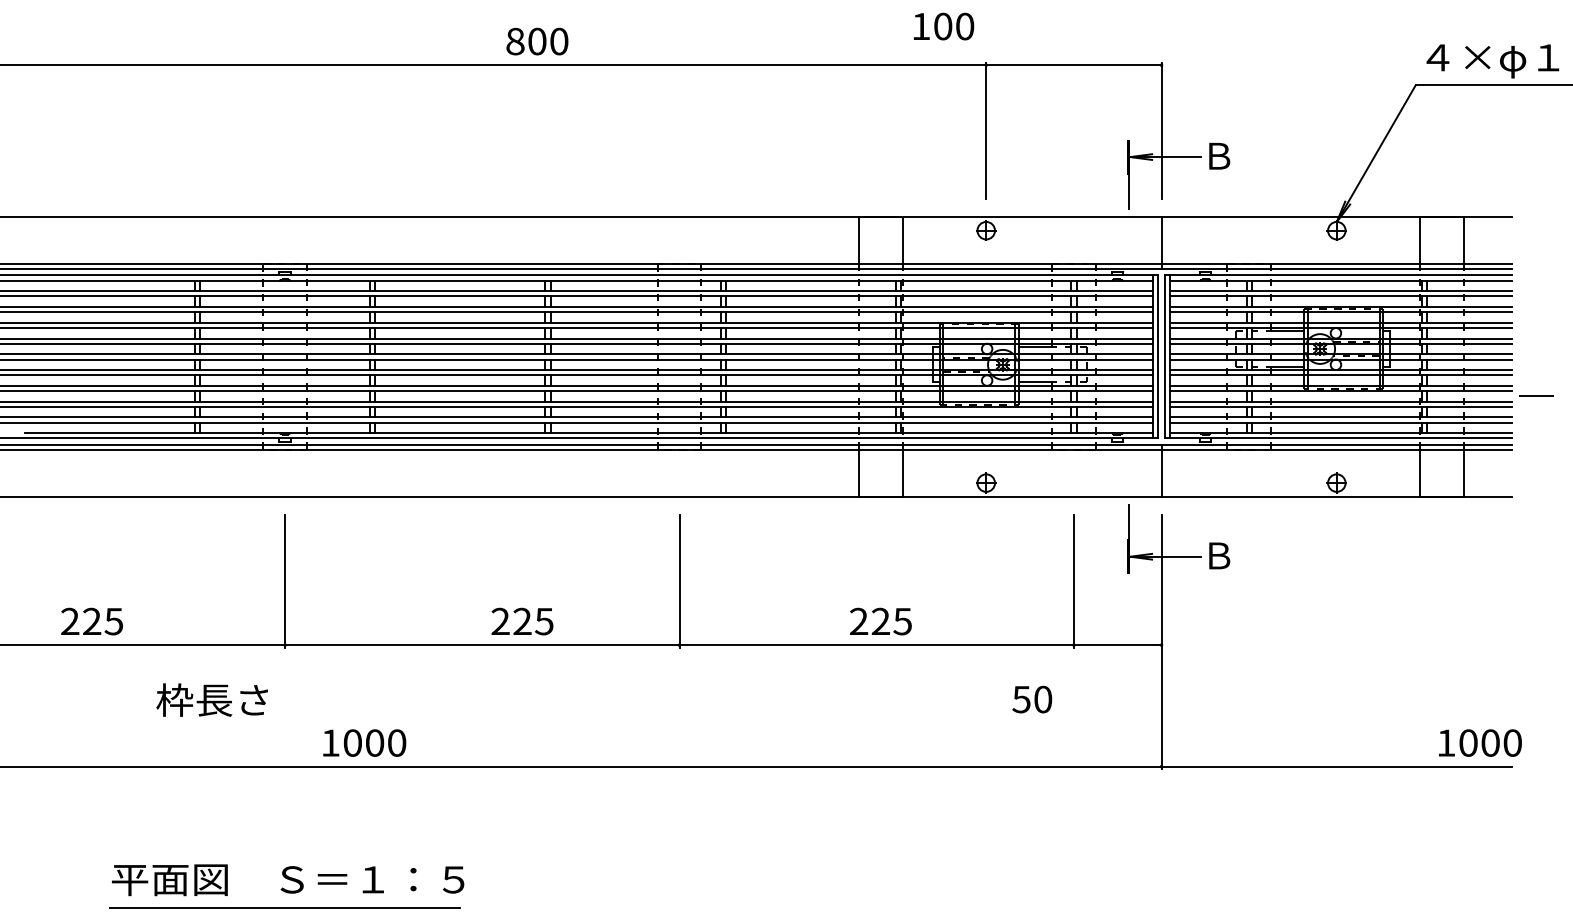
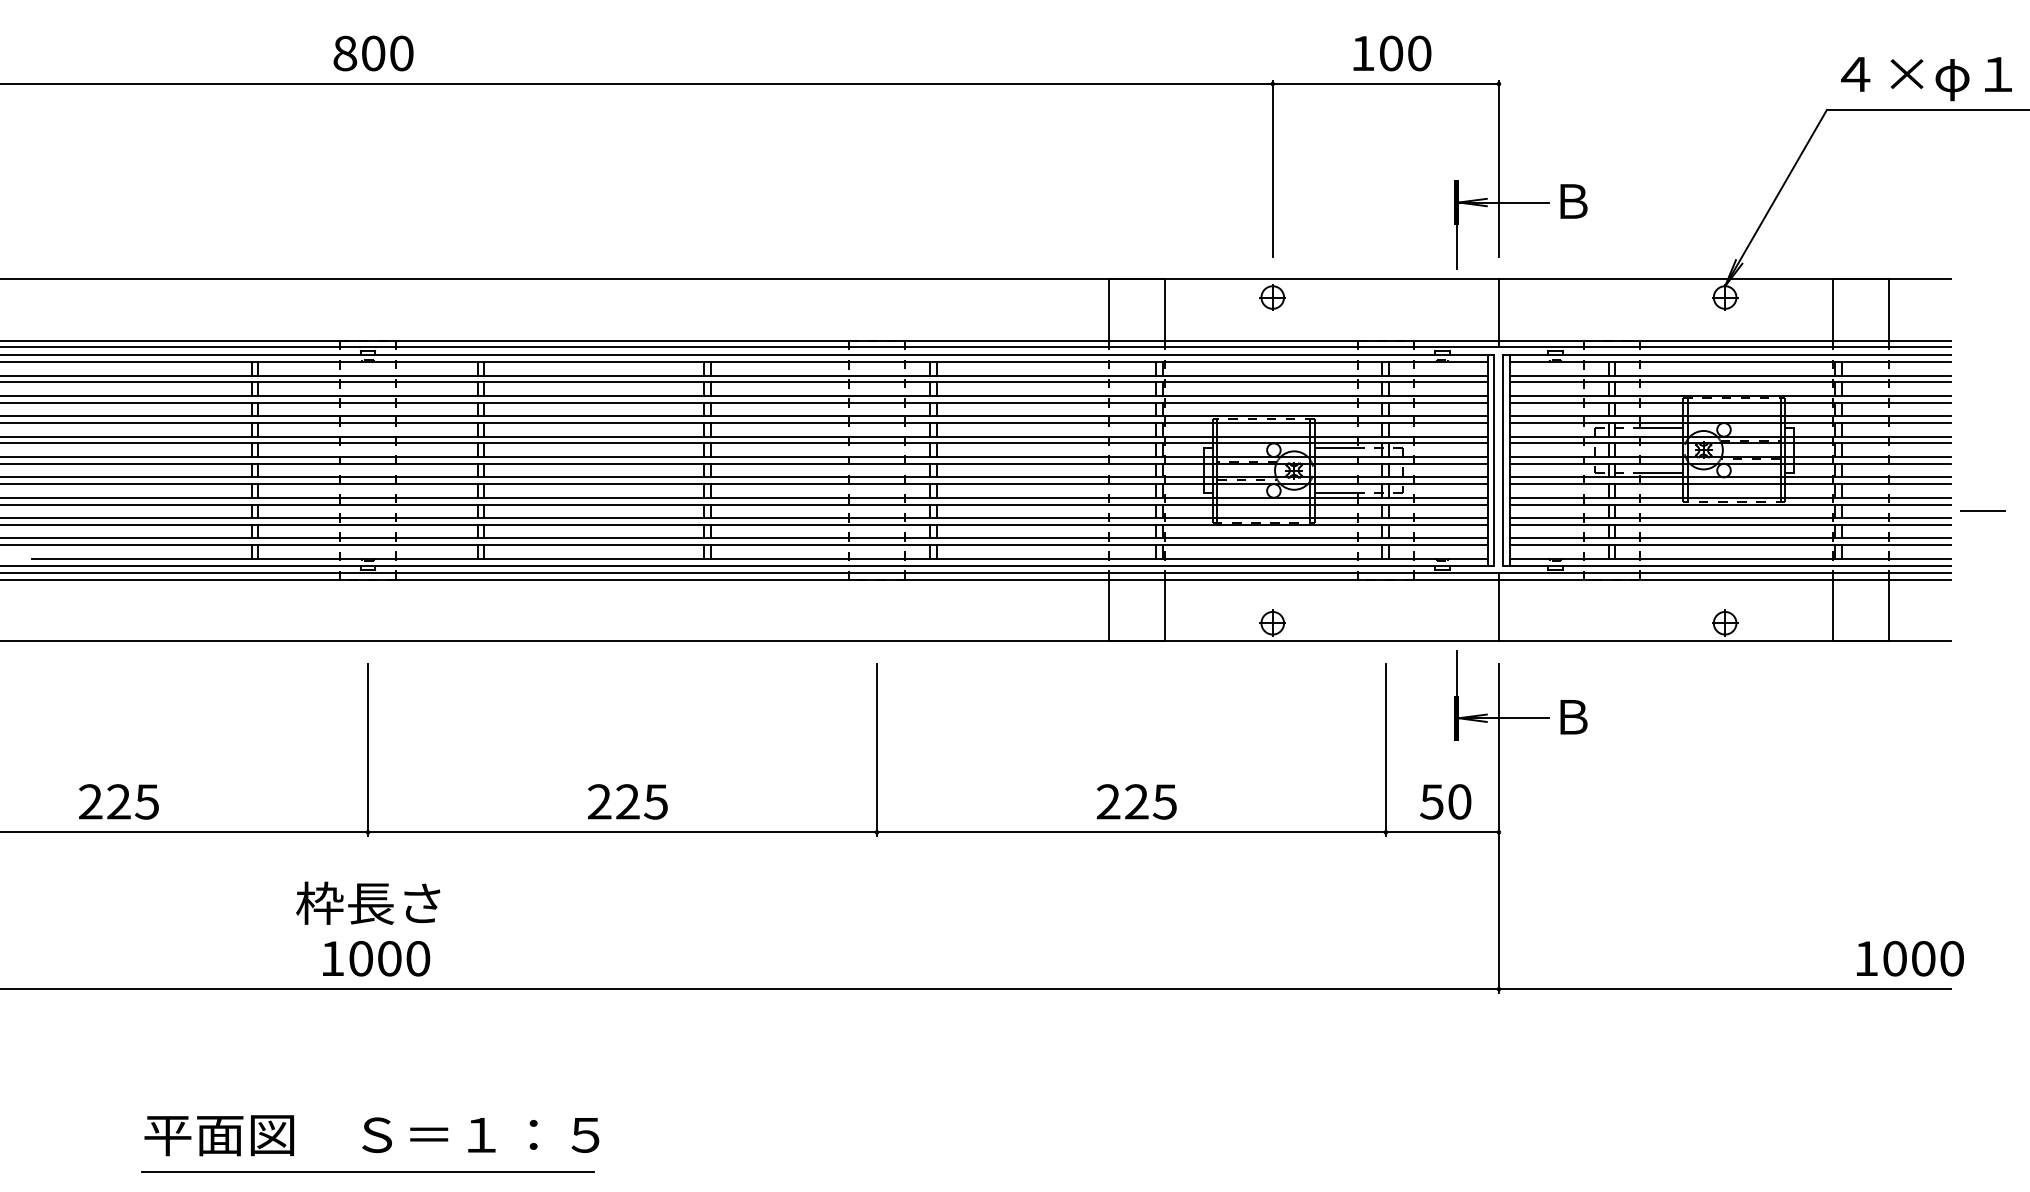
text: (944, 26) -> (1393, 53), moved
text: (537, 41) -> (373, 53), moved
text: (522, 621) -> (627, 801), moved
text: (211, 699) -> (367, 902), moved
text: (1032, 699) -> (1445, 801), moved
text: (364, 742) -> (376, 957), moved

